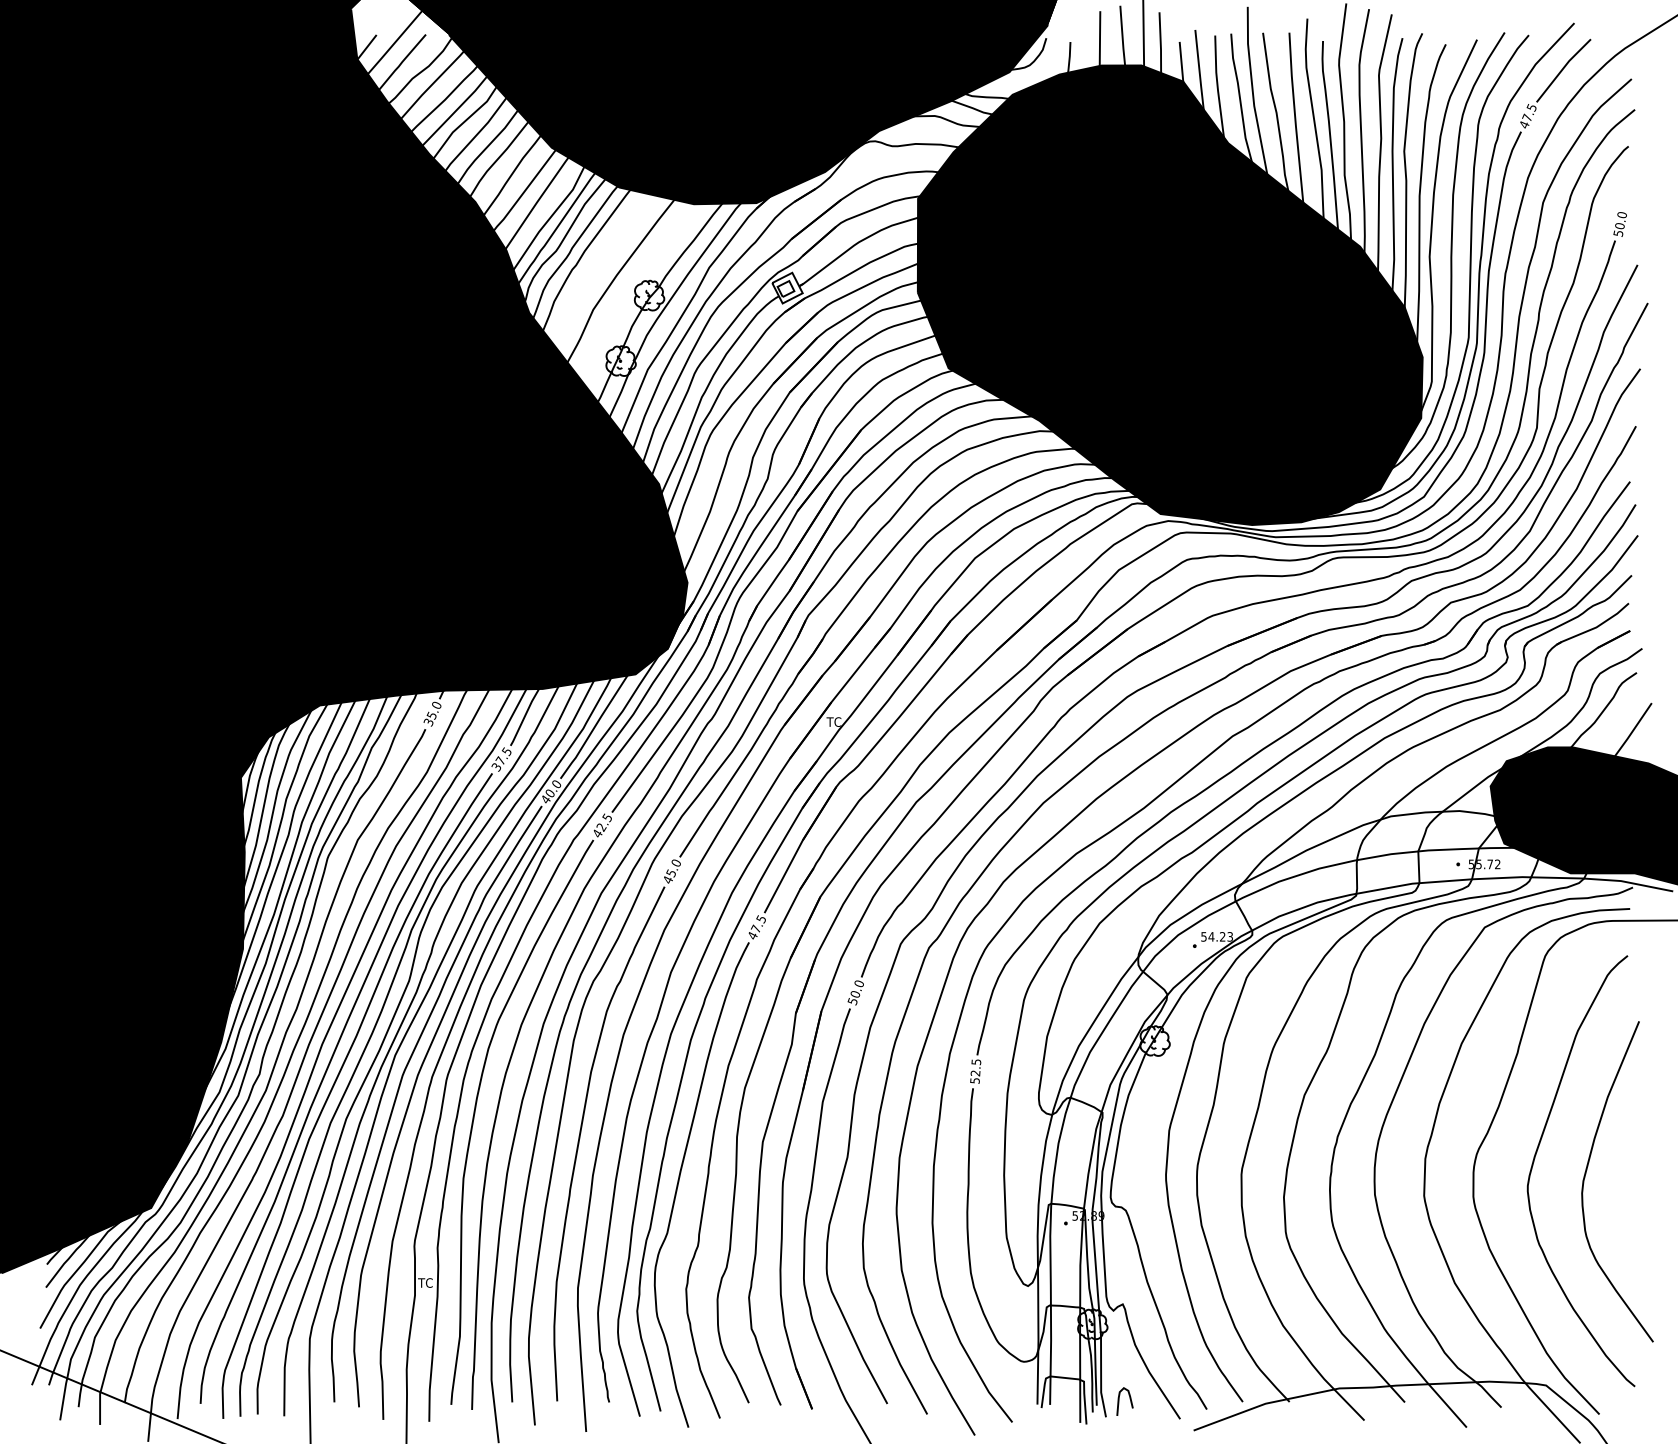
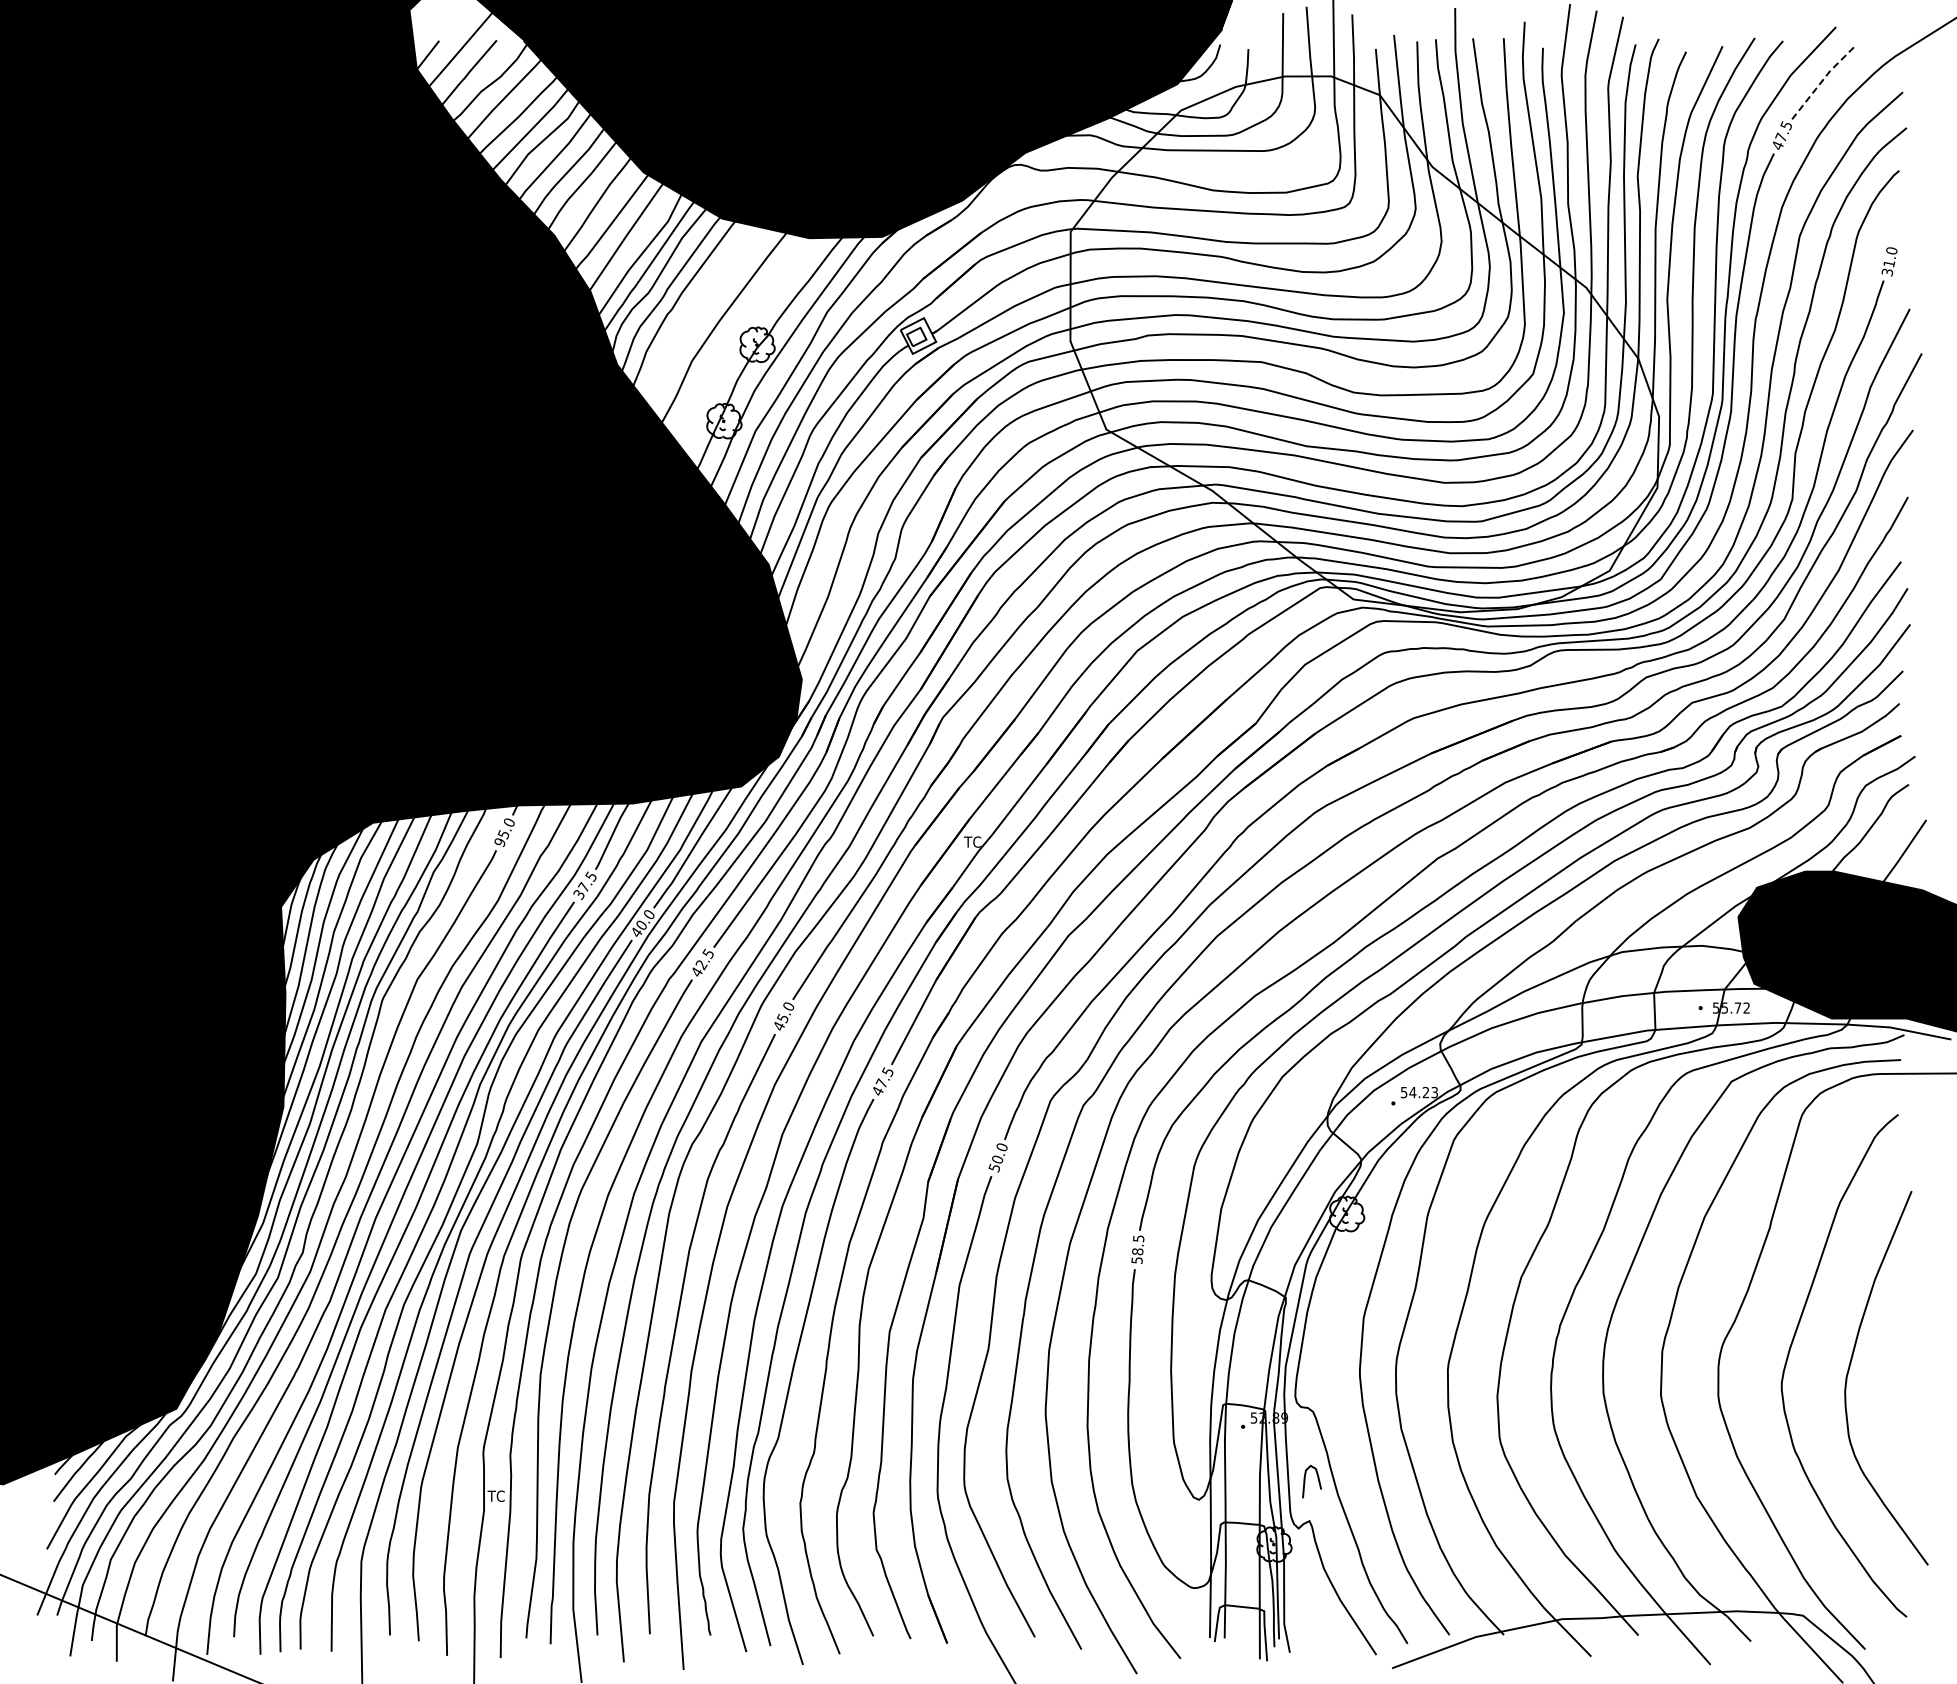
line: (1562, 69) -> (1822, 80), solid -> dashed
text: (1619, 229) -> (1888, 267), 50.0 -> 31.0
fill: (1169, 295) -> (1364, 344), removed
text: (428, 722) -> (499, 842), 35.0 -> 95.0
text: (975, 1073) -> (1137, 1251), 52.5 -> 58.5
curve: (1119, 1401) -> (1305, 1481), moved

